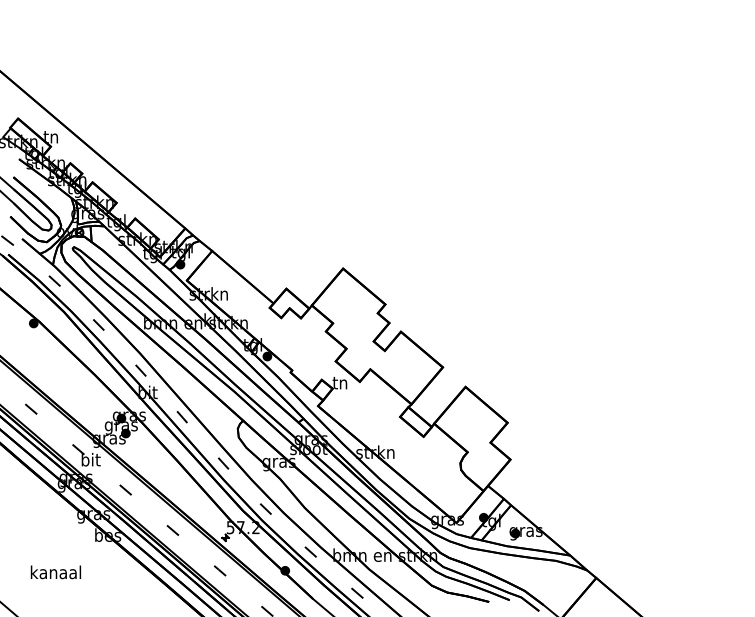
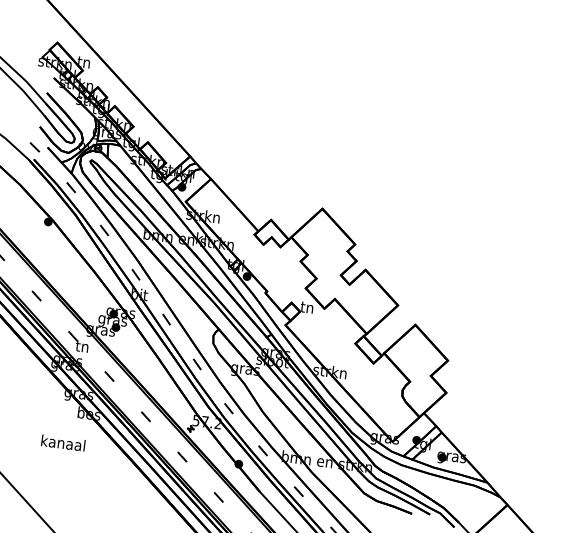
text: (90, 459) -> (82, 346), bit -> tn
text: (55, 572) -> (62, 443), moved

